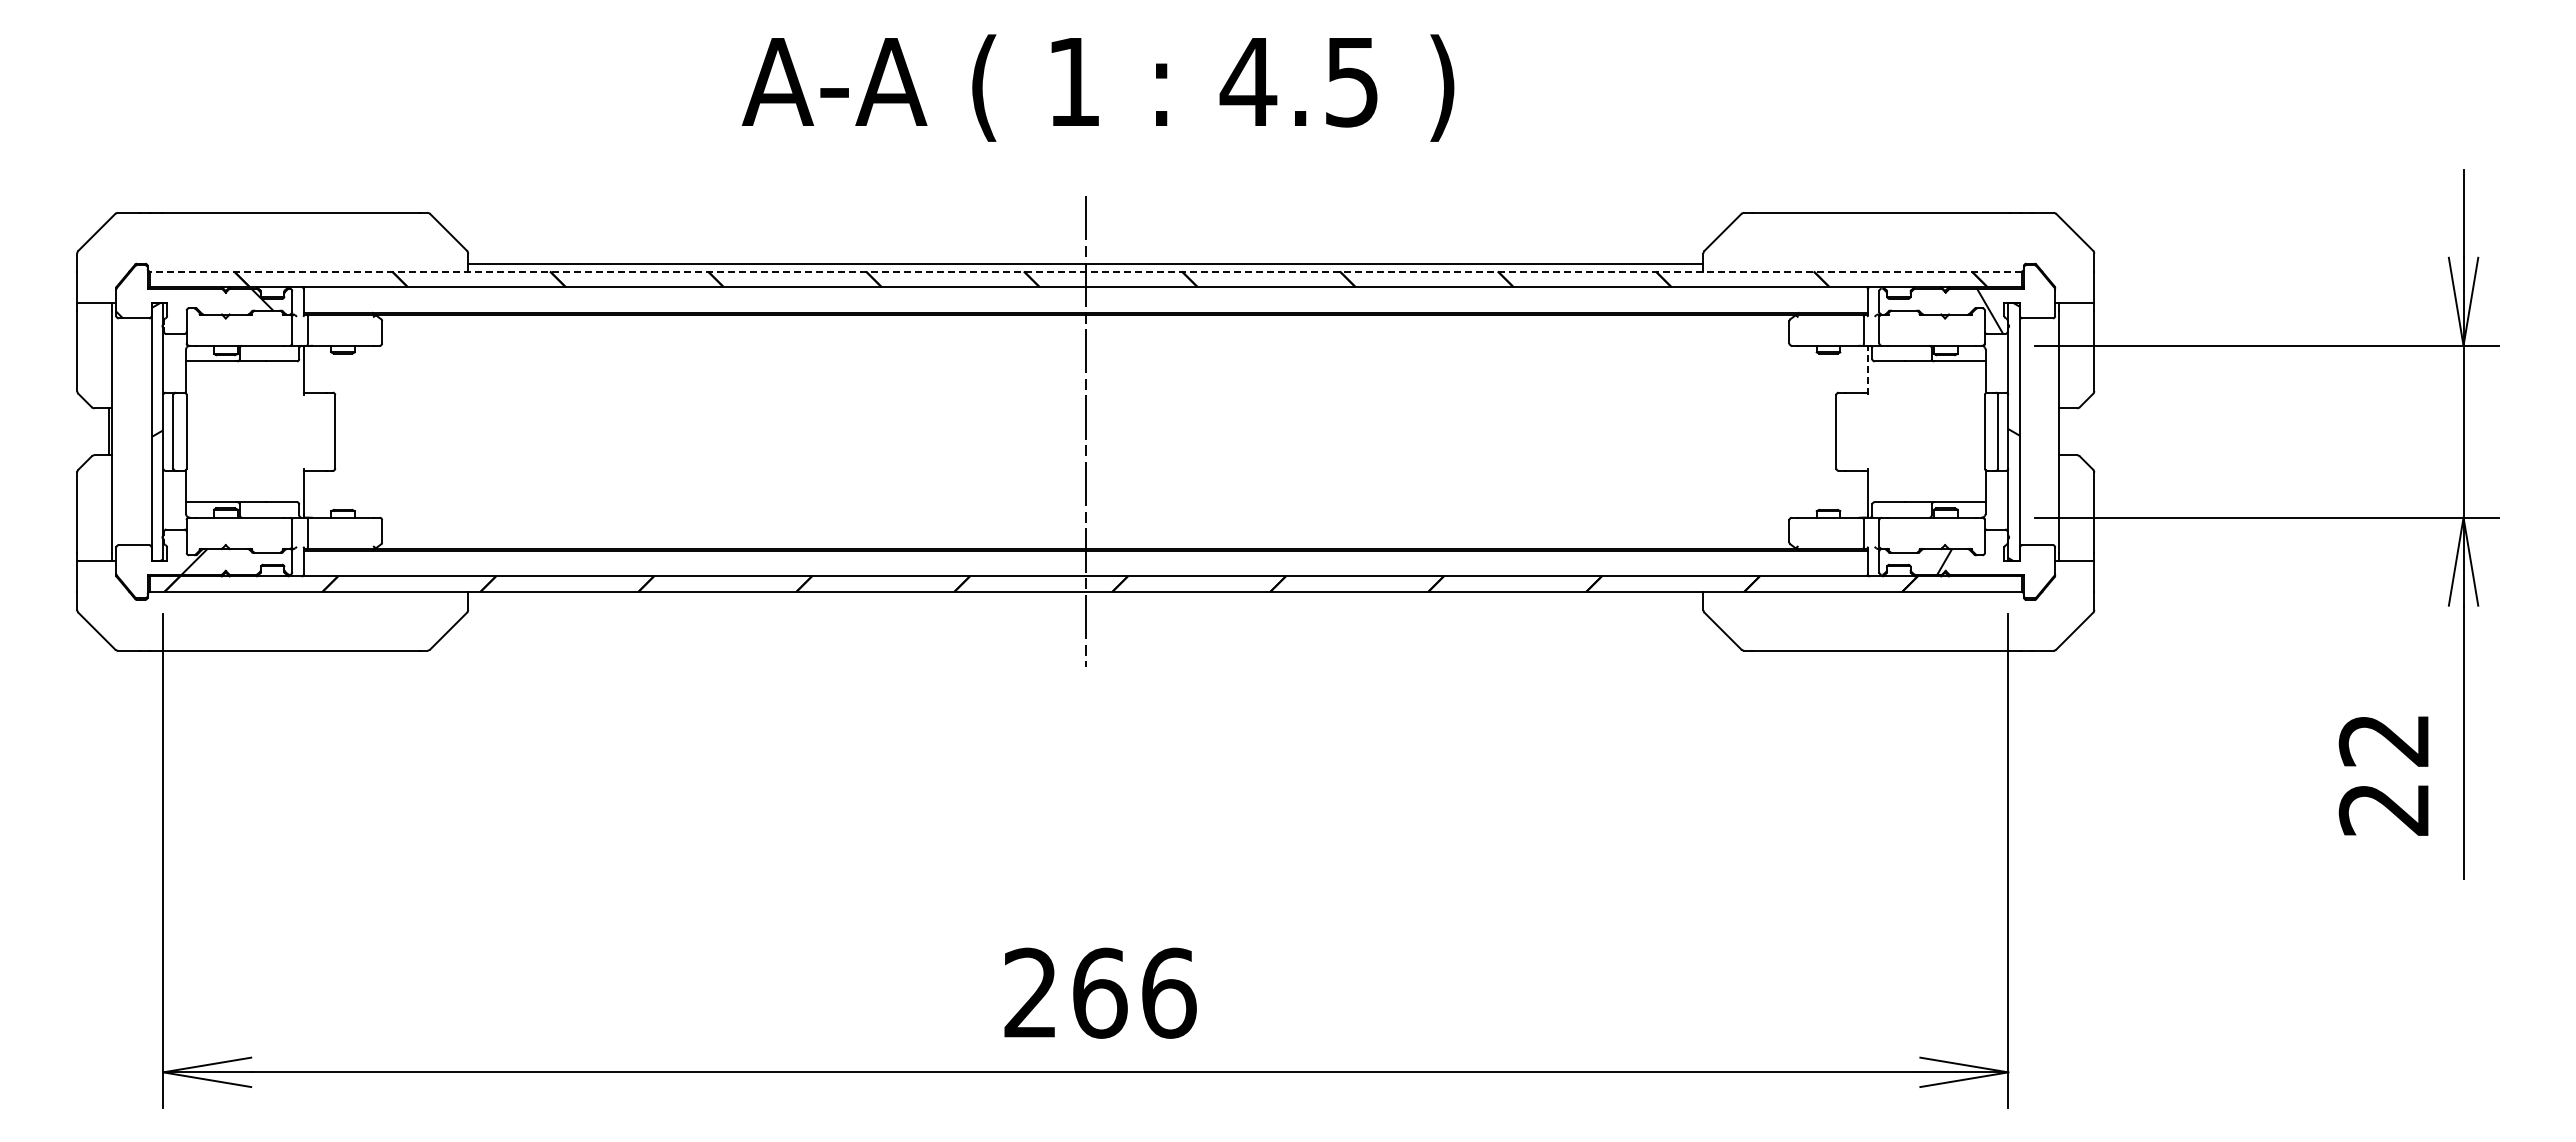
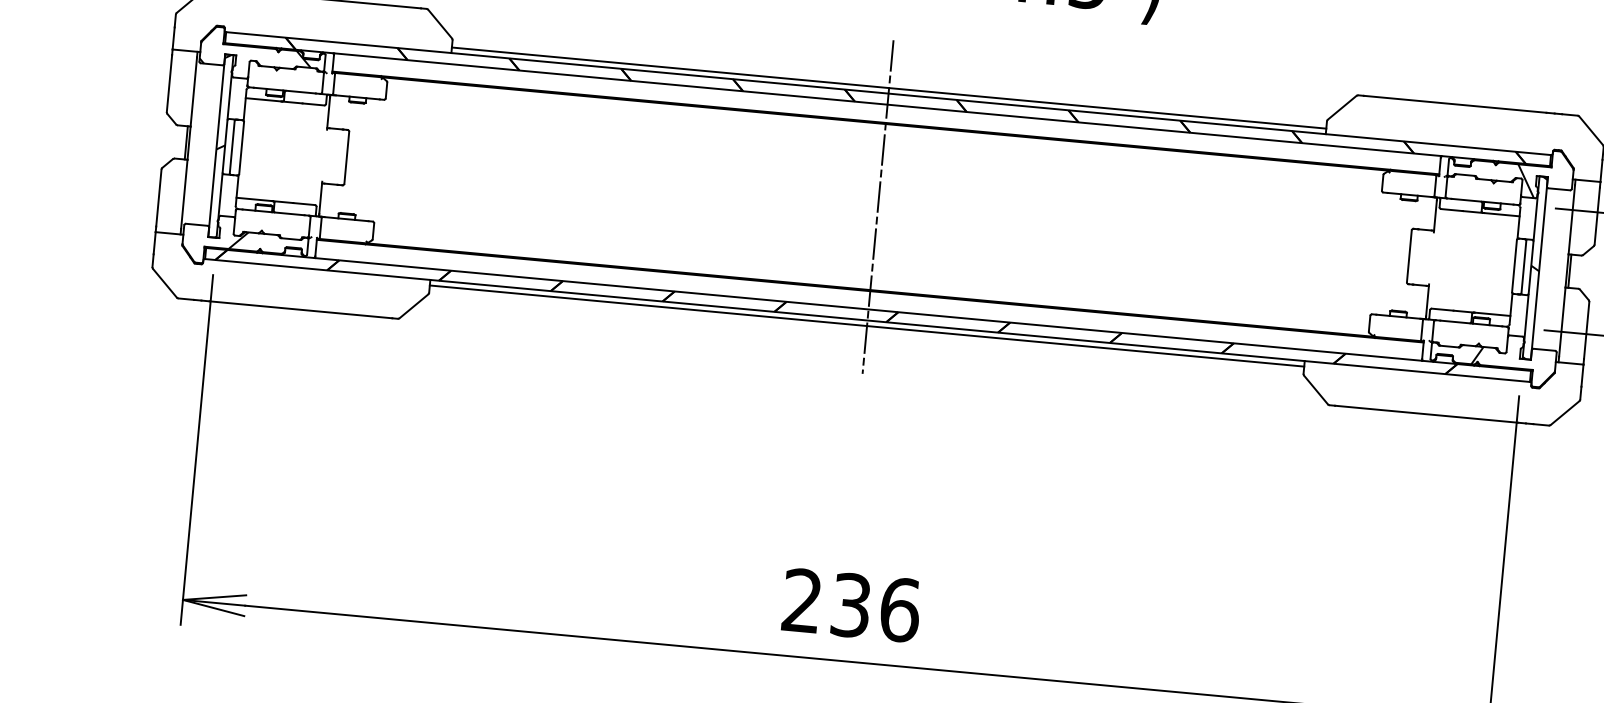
line: (1085, 271) -> (888, 93), dashed -> solid
line: (1867, 372) -> (1435, 216), dashed -> solid
line: (2063, 431) -> (1570, 271), added
line: (1085, 599) -> (866, 325), added
text: (1100, 992) -> (851, 604), 266 -> 236

